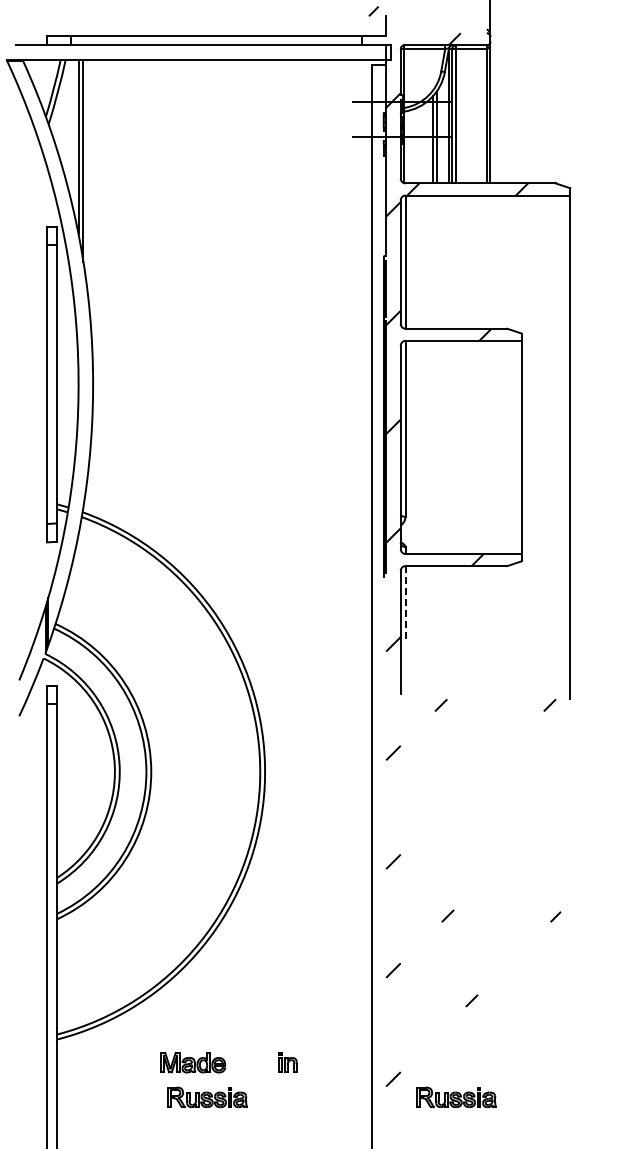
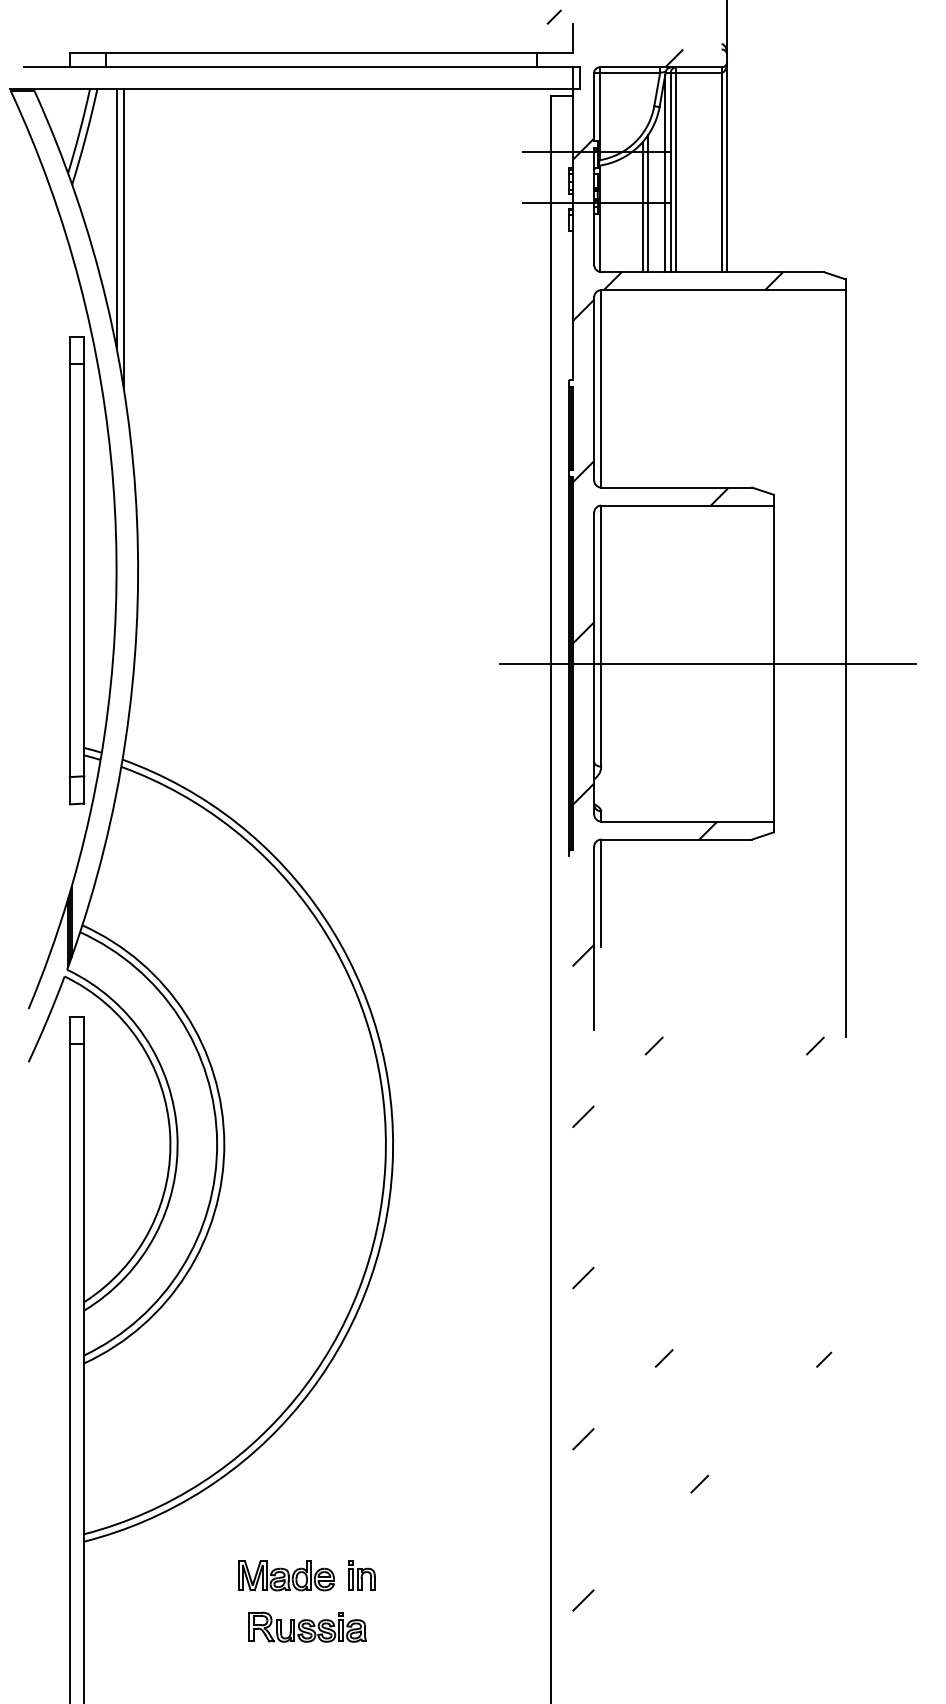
line: (477, 447) -> (708, 663), added
line: (405, 602) -> (601, 893), dashed -> solid
part: (287, 1062) -> (361, 1575), moved
part: (456, 1097) -> (676, 1627), removed

